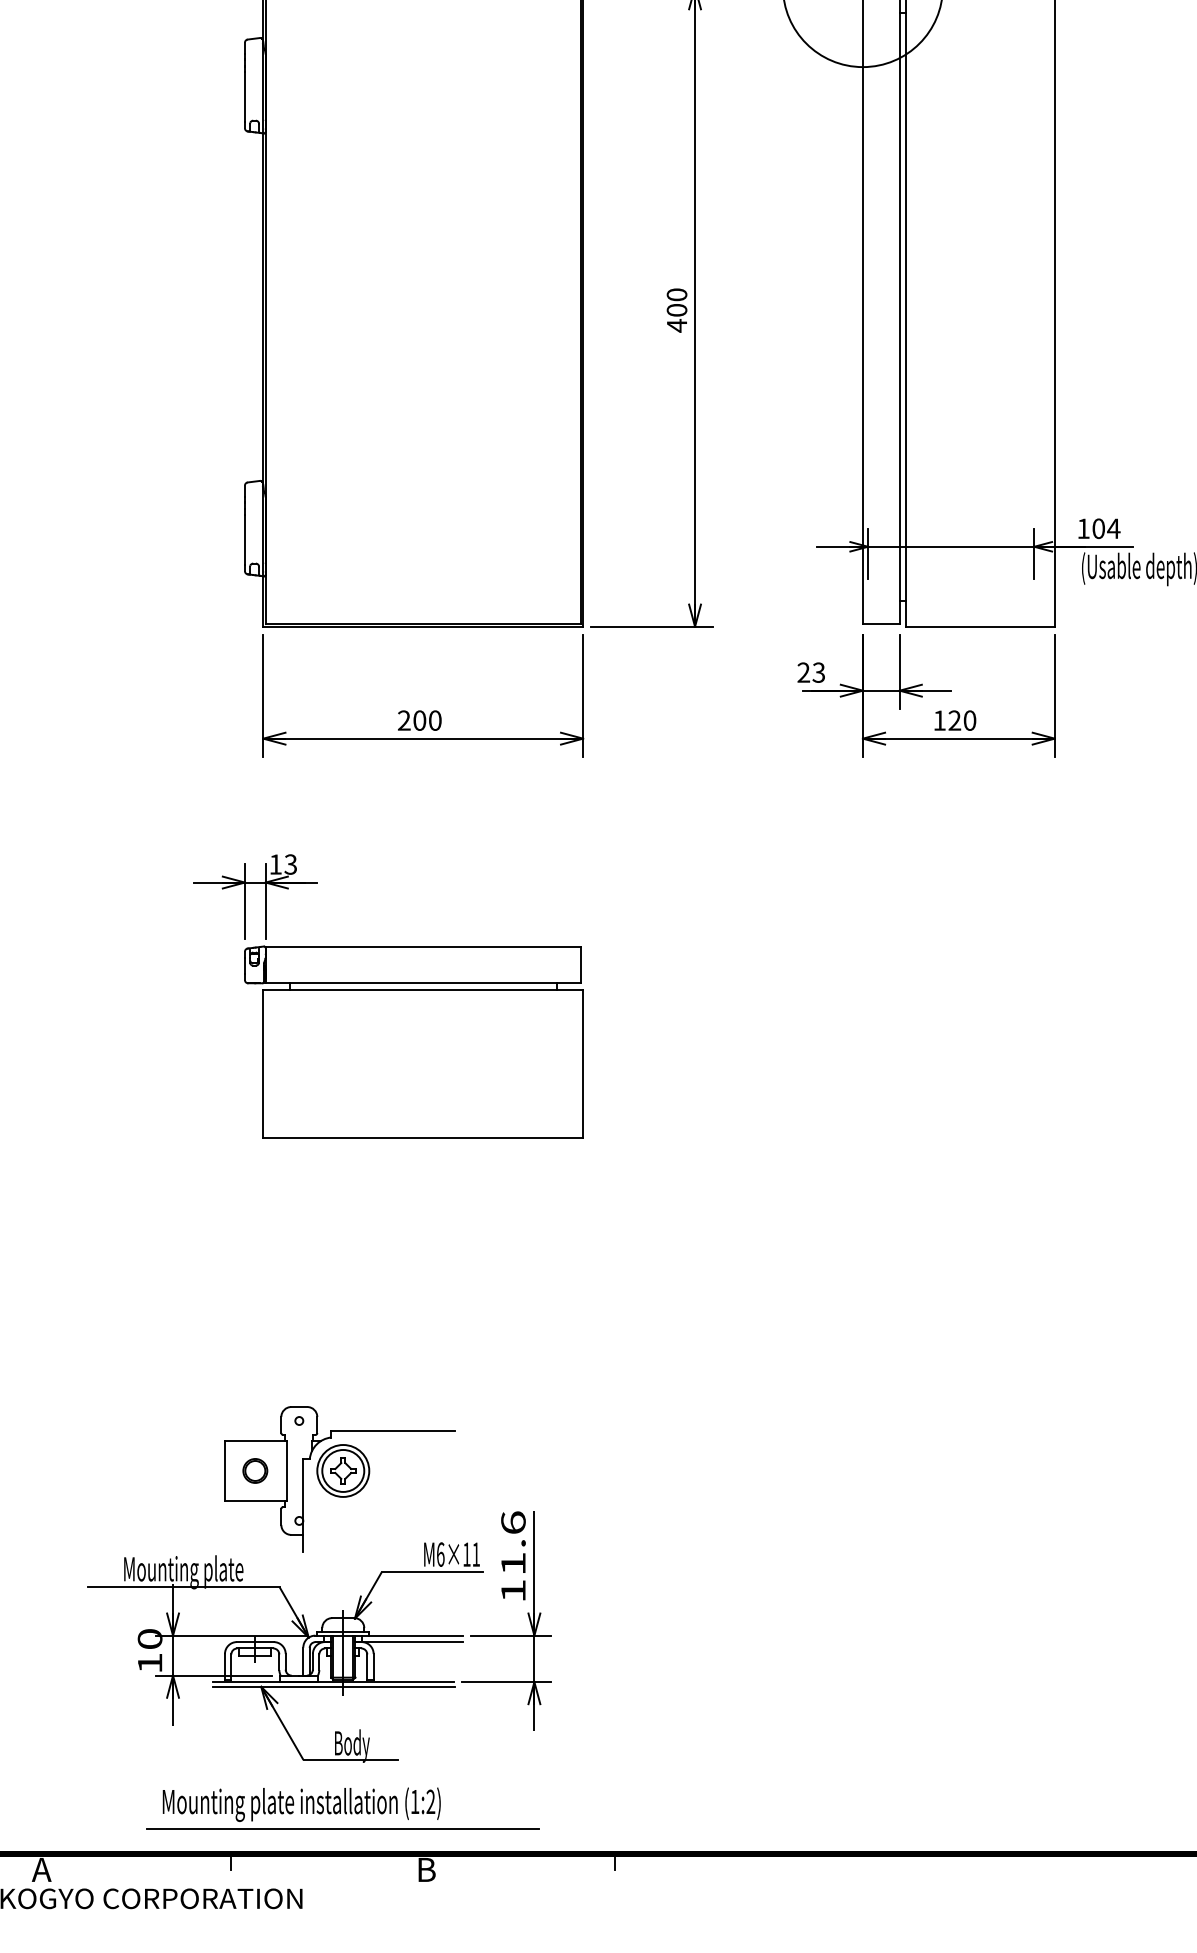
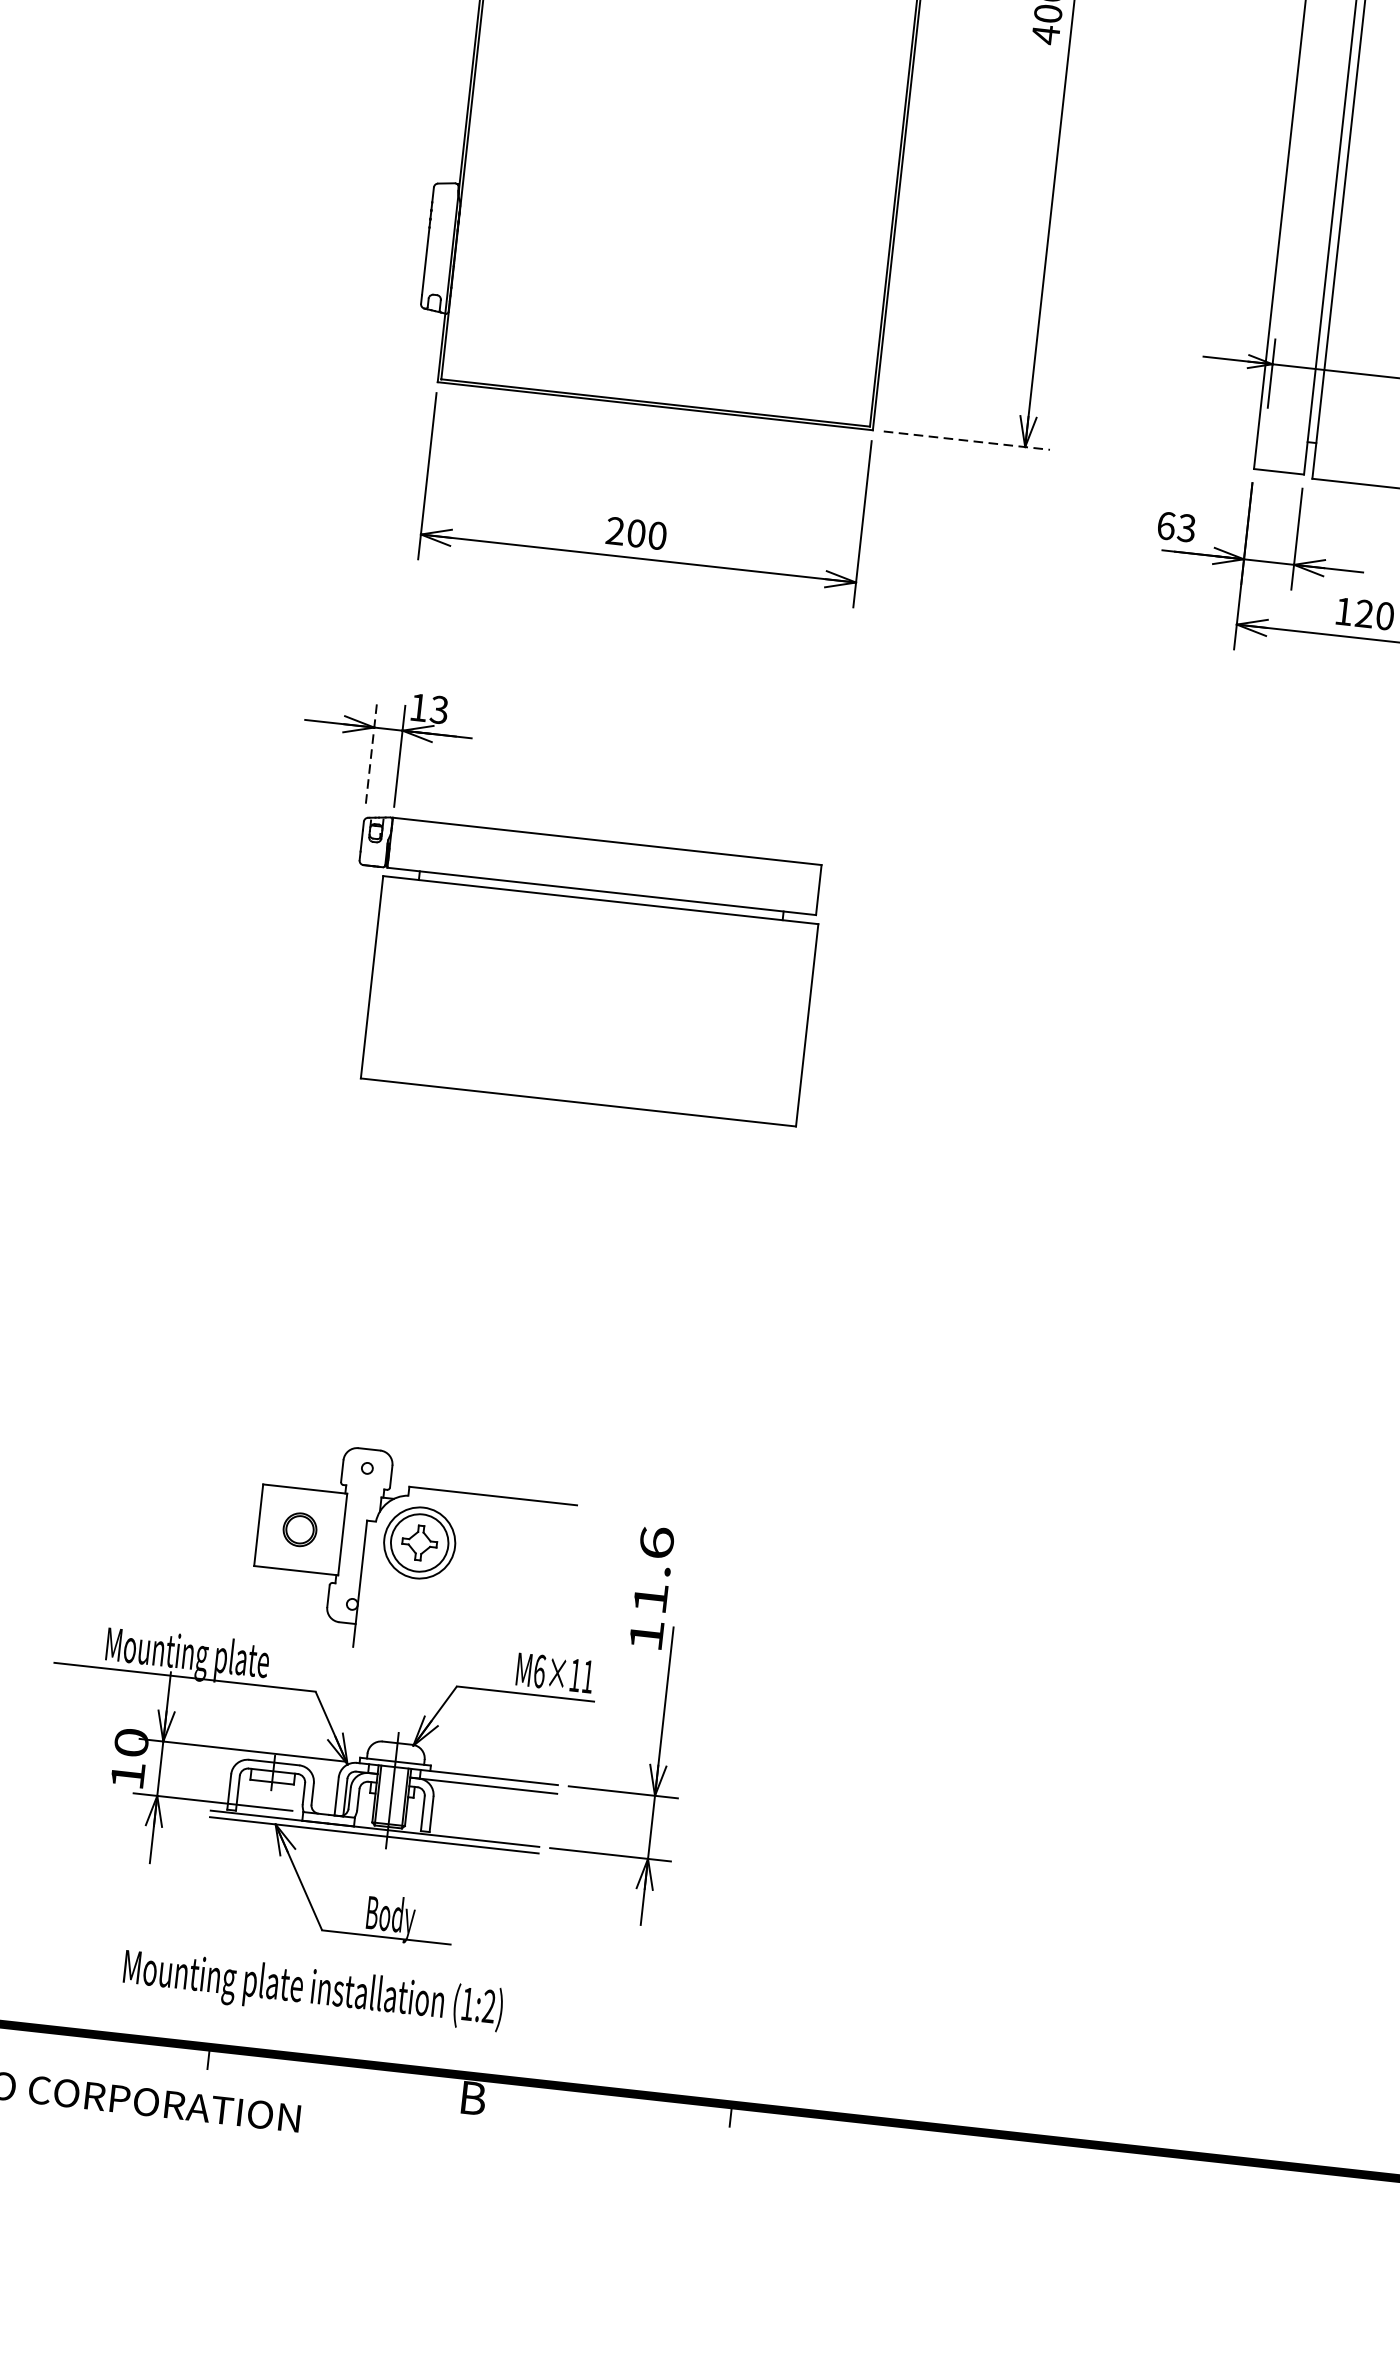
line: (652, 626) -> (967, 440), solid -> dashed
text: (803, 672) -> (1165, 525), 23 -> 63
line: (244, 900) -> (370, 751), solid -> dashed
text: (513, 1555) -> (651, 1587), moved
line: (343, 1829) -> (366, 2030), removed

